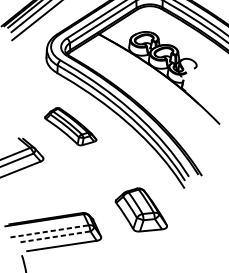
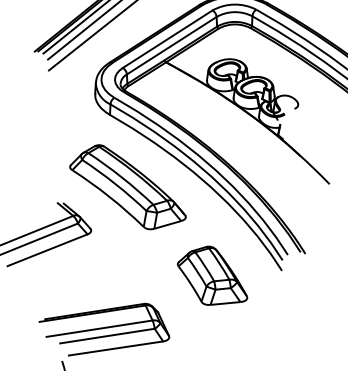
part: (70, 126) -> (127, 187), size x1.67
part: (141, 209) -> (212, 275), moved
line: (49, 231) -> (99, 328), dashed -> solid
line: (55, 237) -> (107, 336), dashed -> solid

